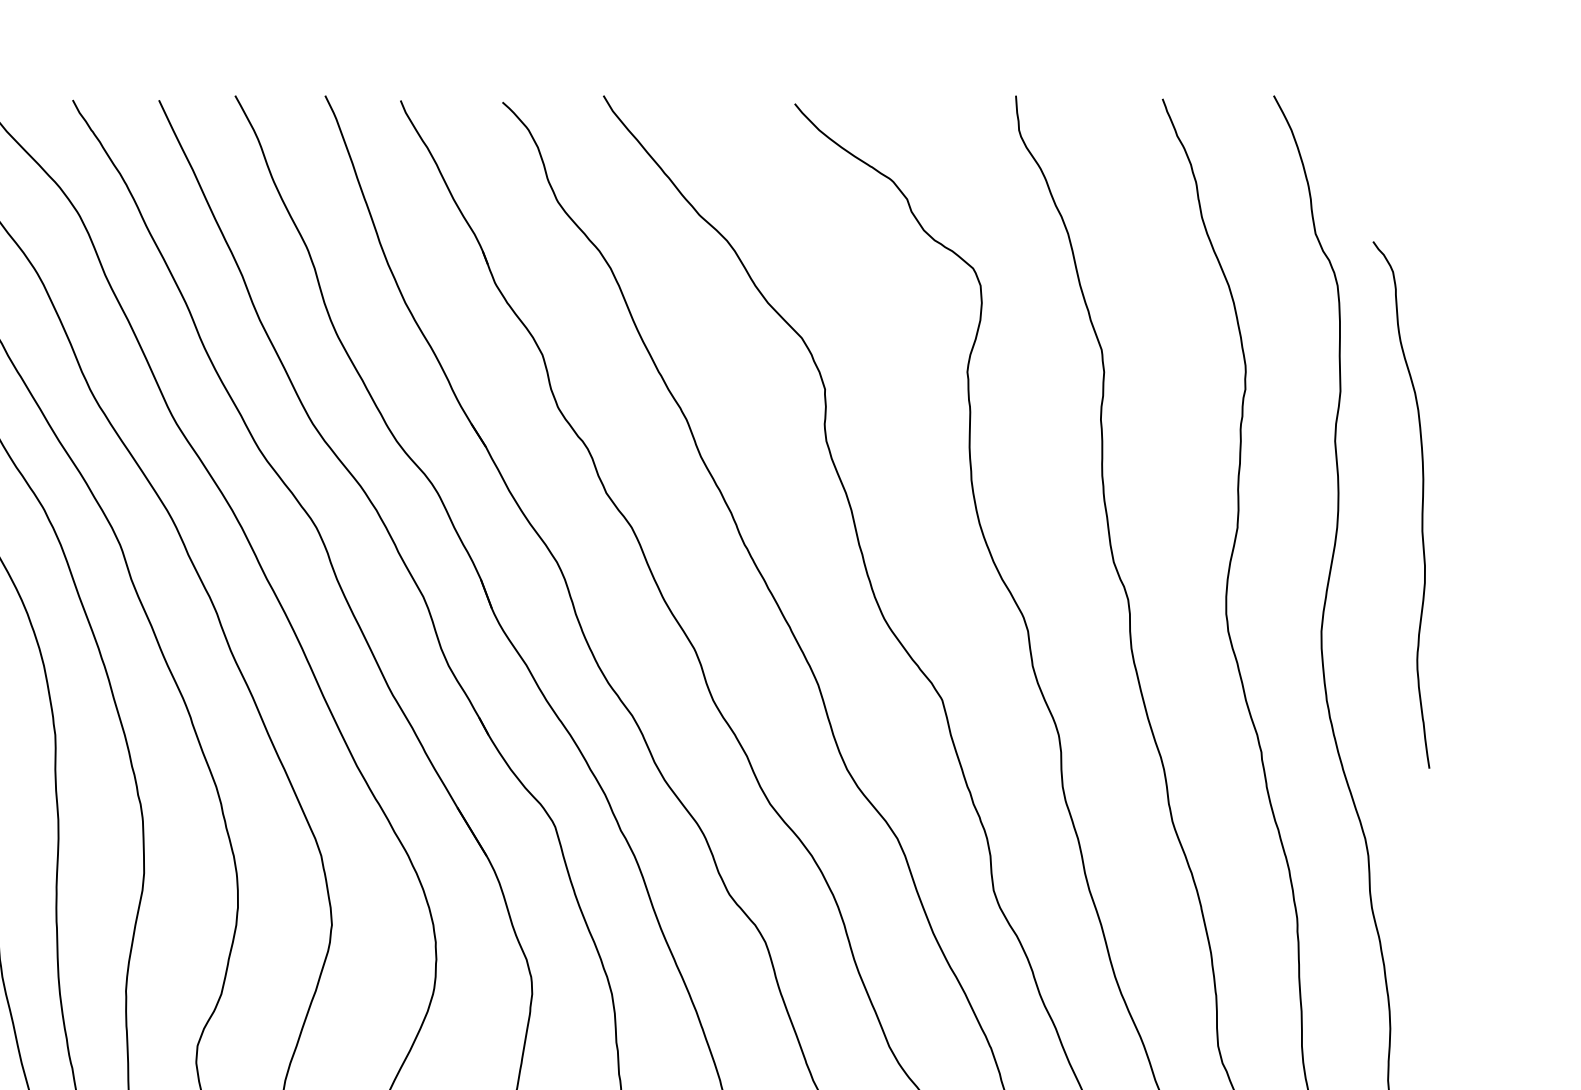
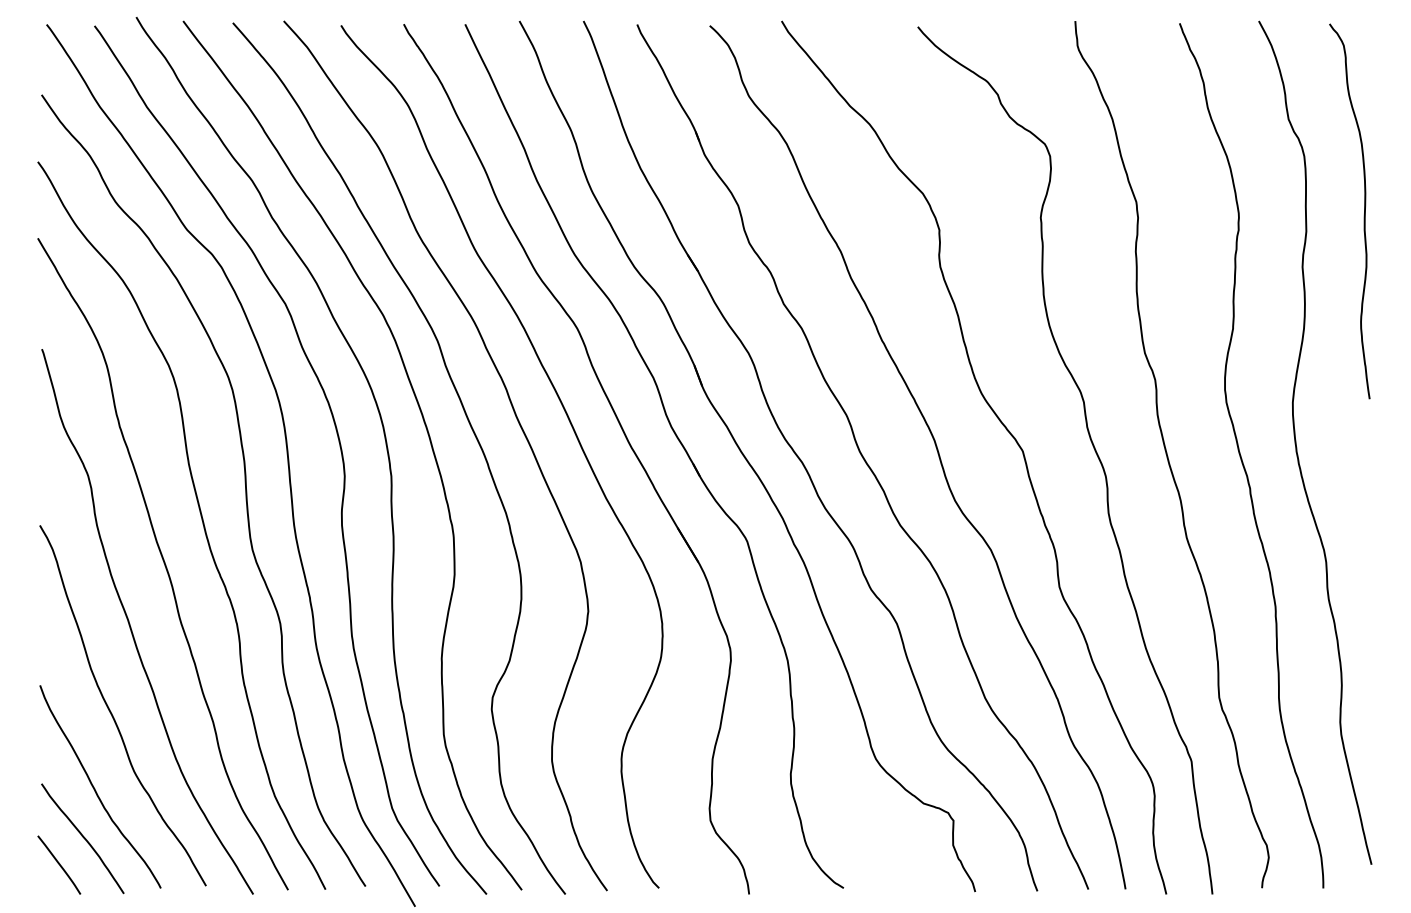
curve: (1420, 510) -> (1363, 215), moved

